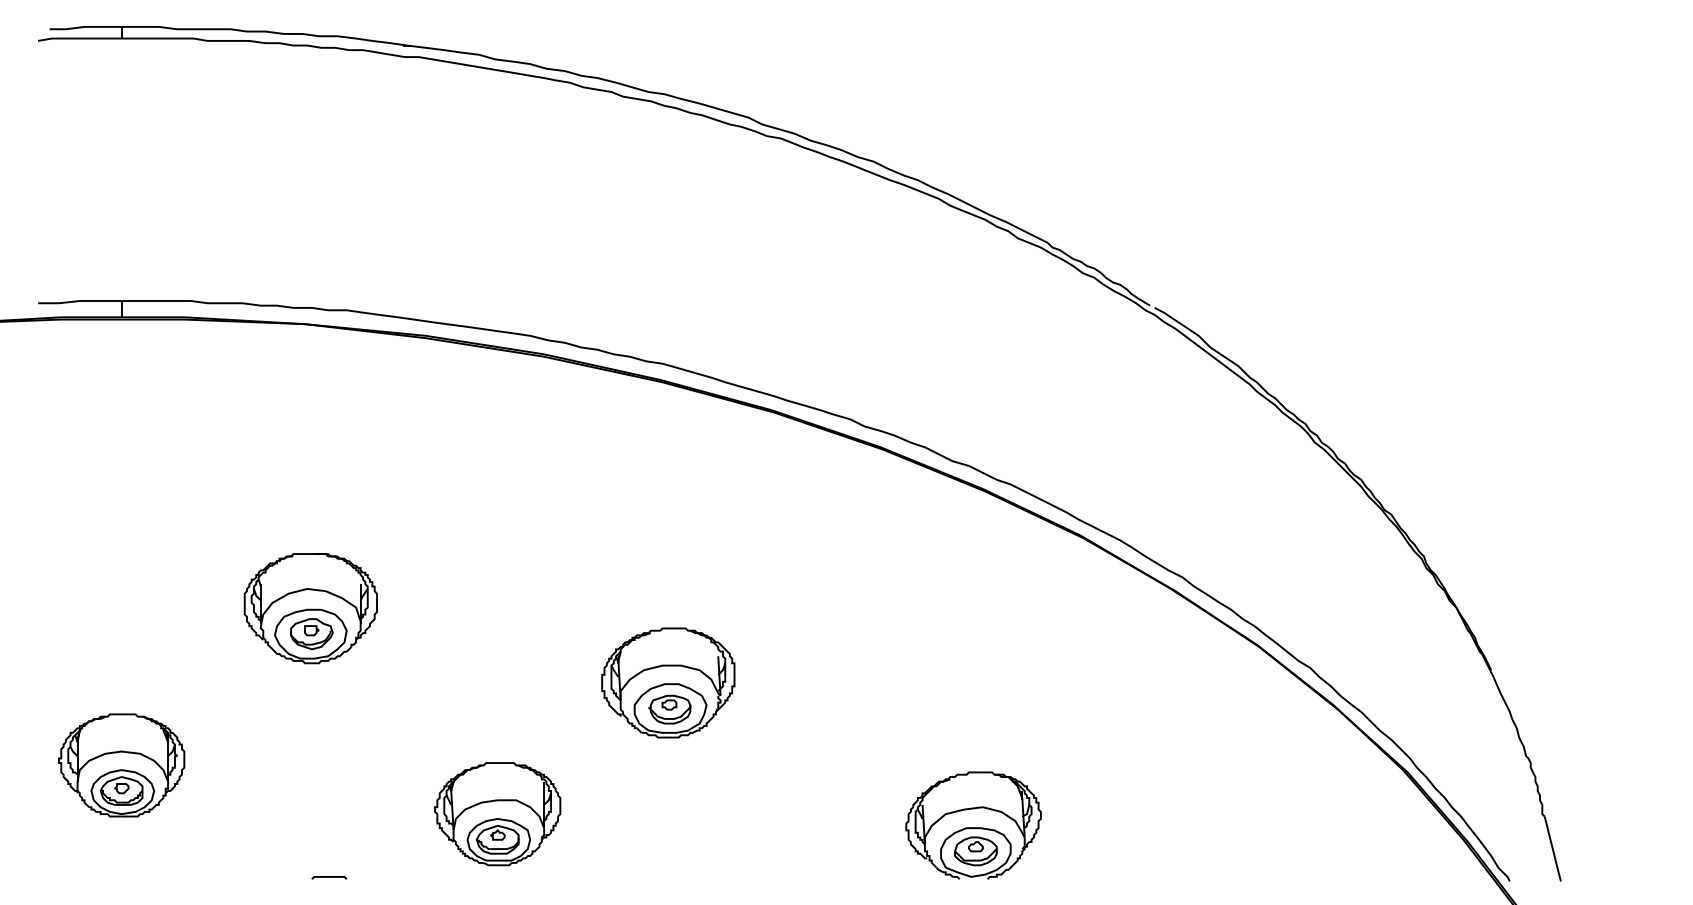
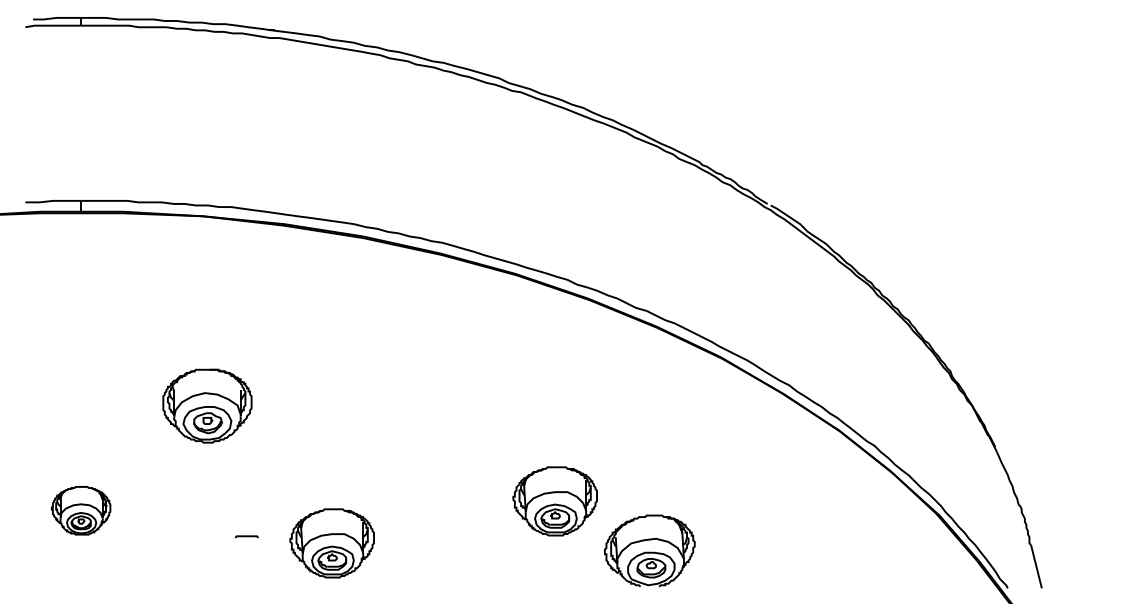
part: (668, 682) -> (446, 455), removed
part: (830, 751) -> (554, 501), added
part: (120, 764) -> (80, 510), size x0.7
line: (328, 877) -> (246, 536), moved

